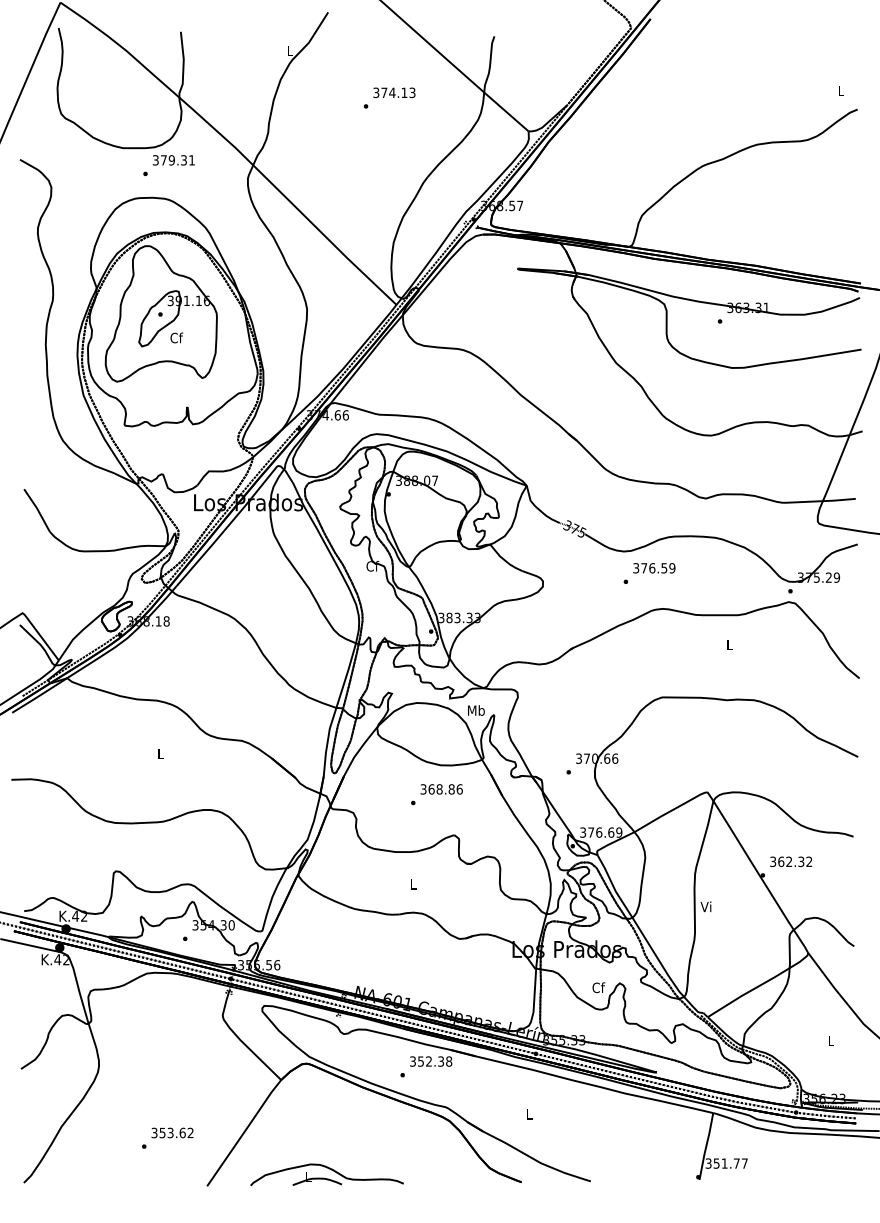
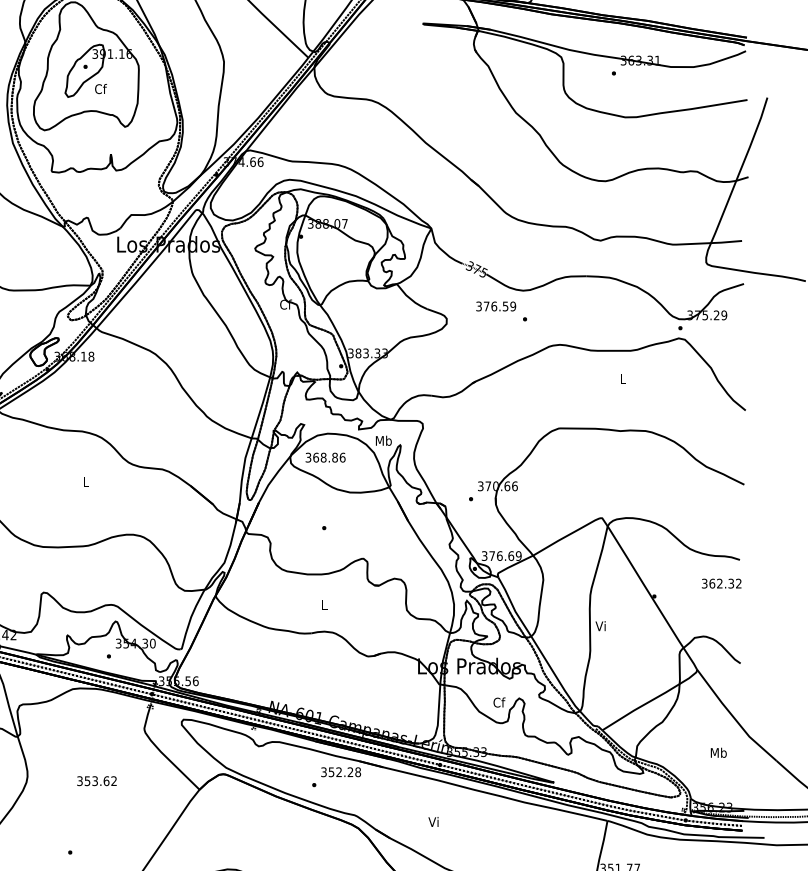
text: (654, 568) -> (496, 306), moved
text: (441, 789) -> (325, 457), moved
text: (791, 861) -> (721, 583), moved
text: (830, 1040) -> (718, 752), L -> Mb
text: (441, 1061) -> (350, 772), 352.38 -> 352.28
text: (528, 1113) -> (433, 821), L -> Vi
text: (172, 1132) -> (96, 780), moved

